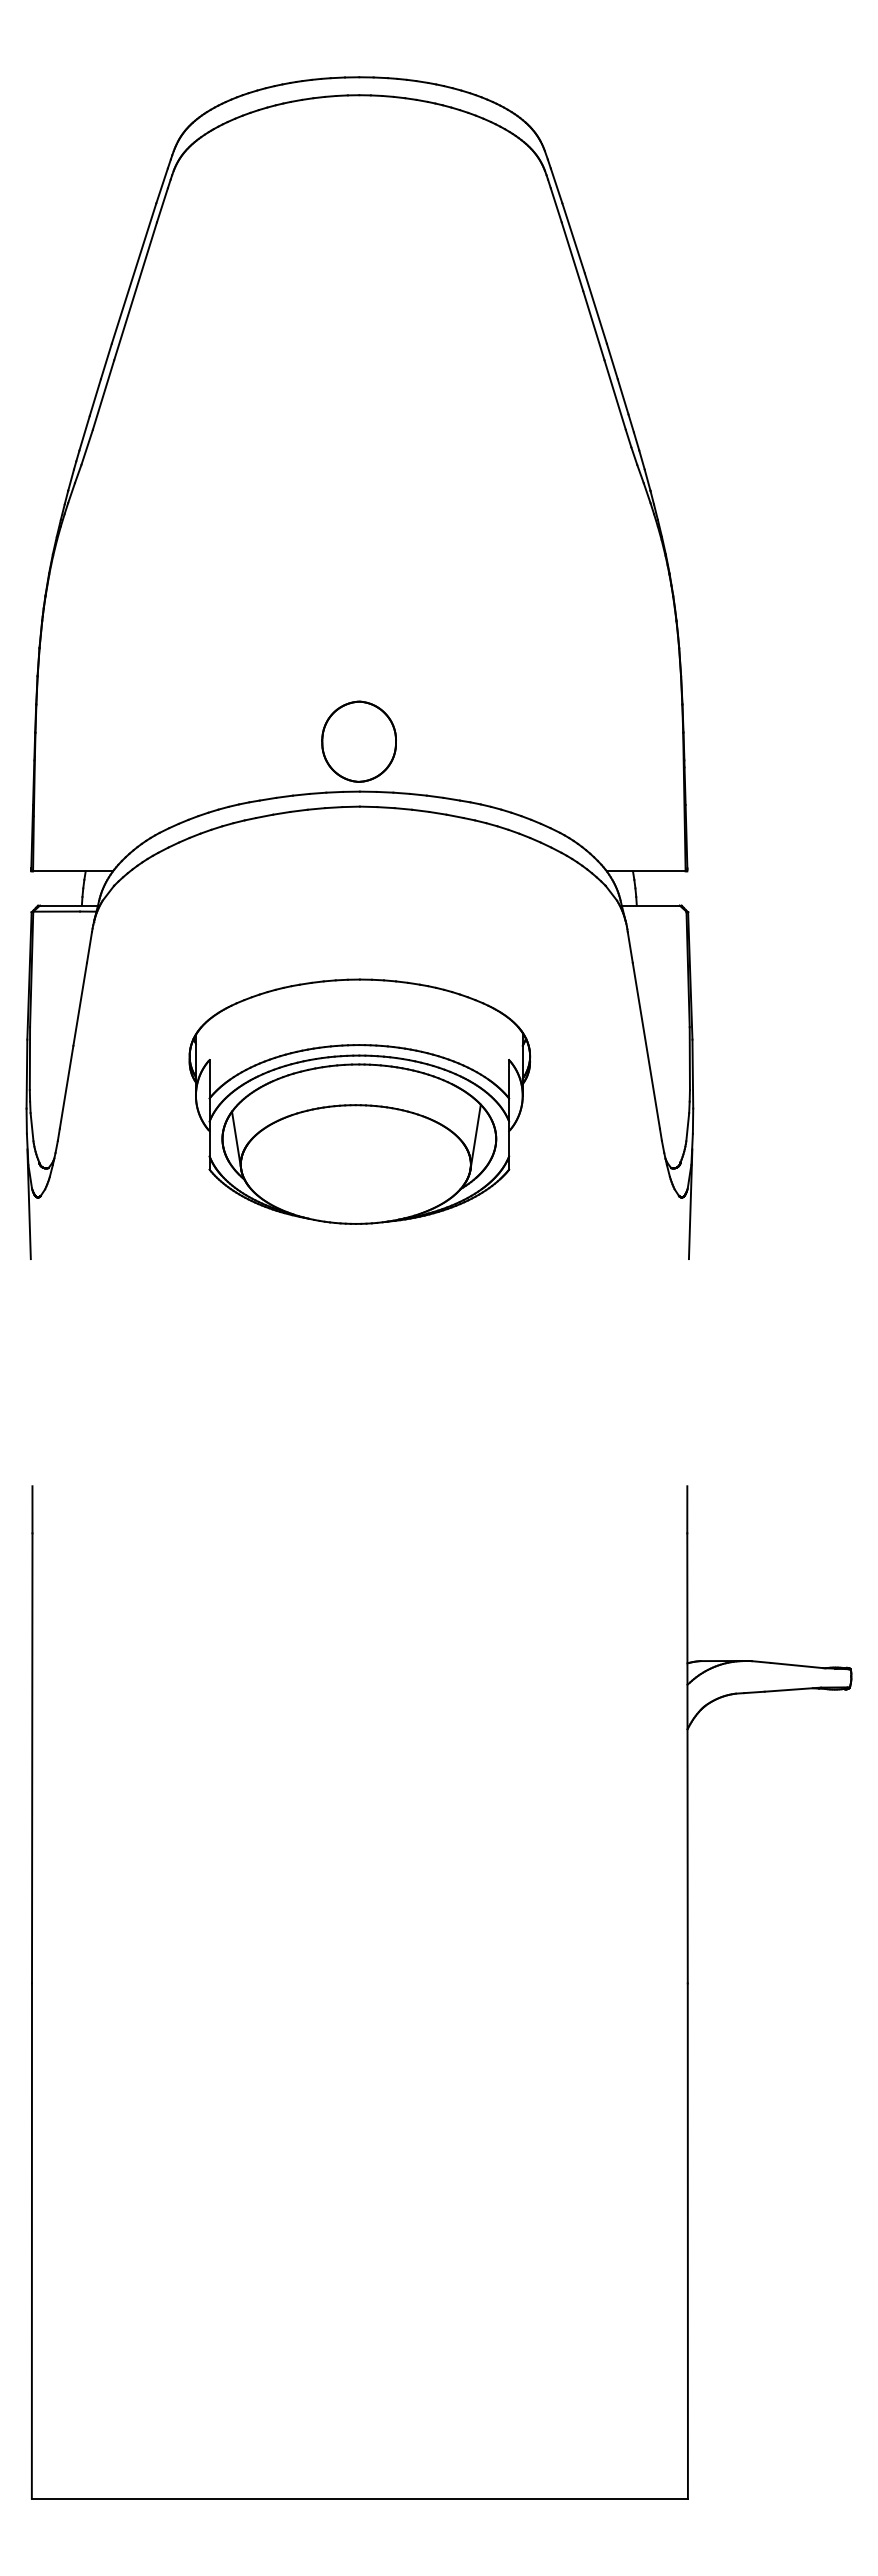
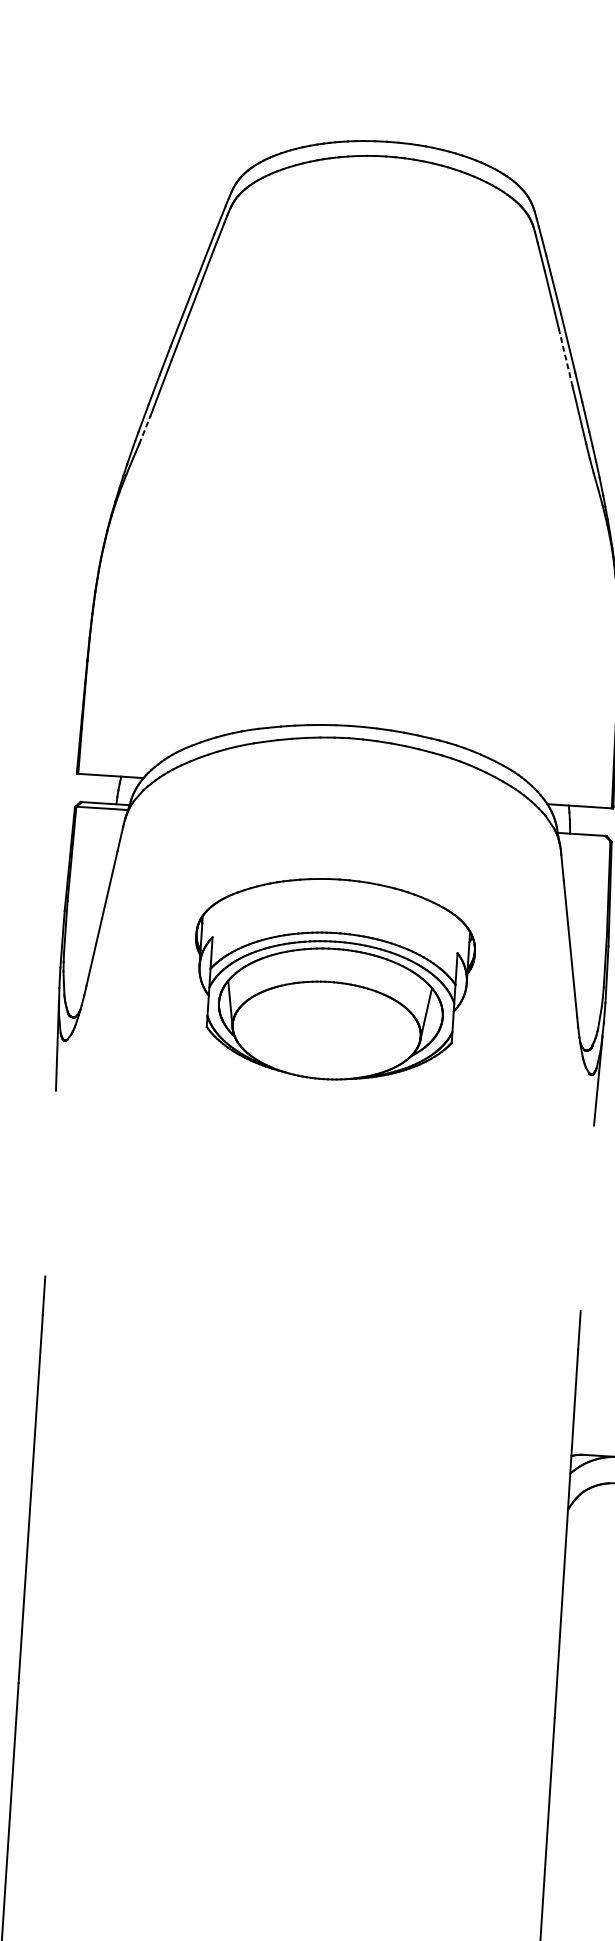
line: (594, 326) -> (566, 358), solid -> dashed
line: (87, 446) -> (145, 429), solid -> dashed
part: (358, 741) -> (351, 684), removed

